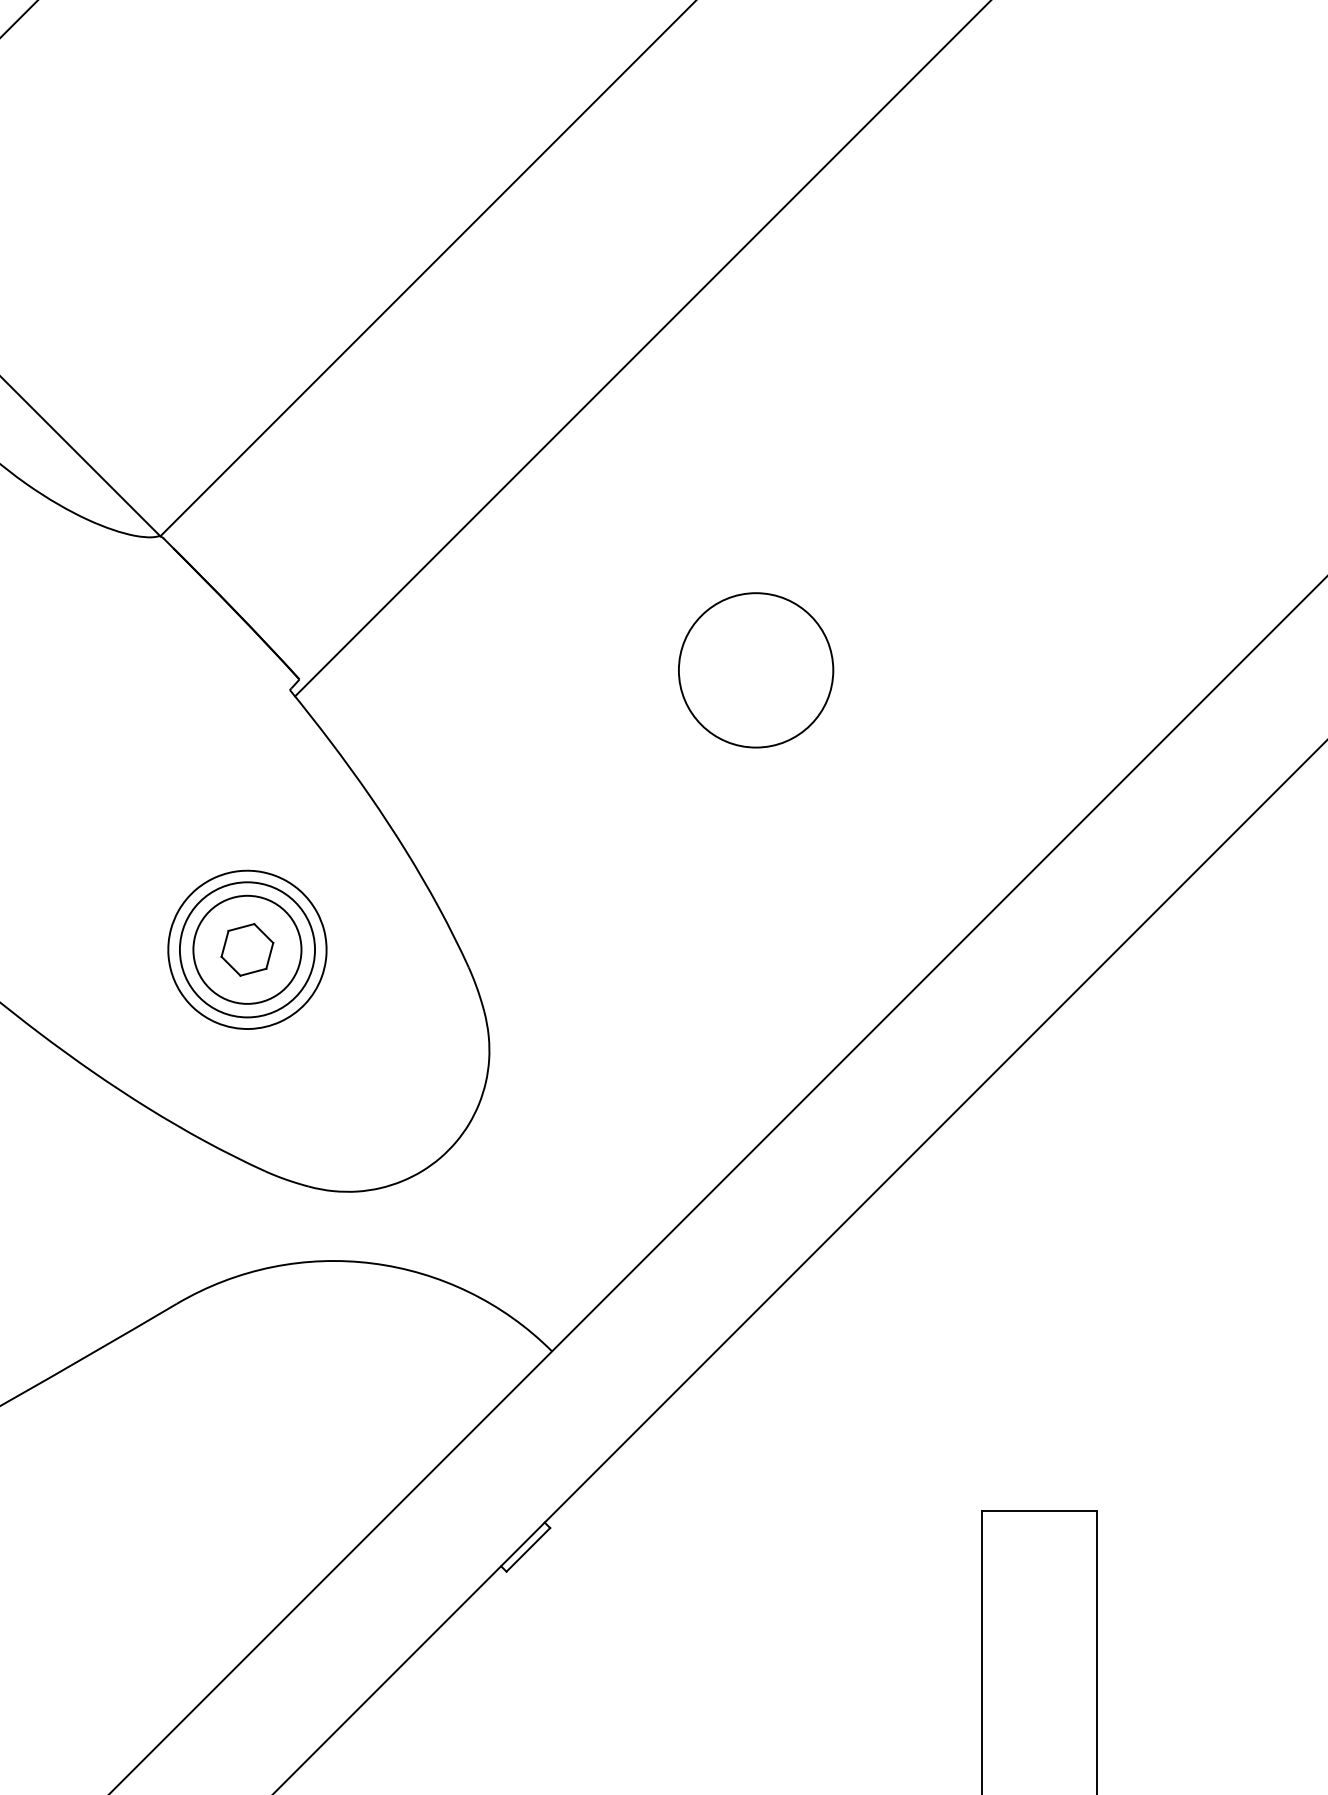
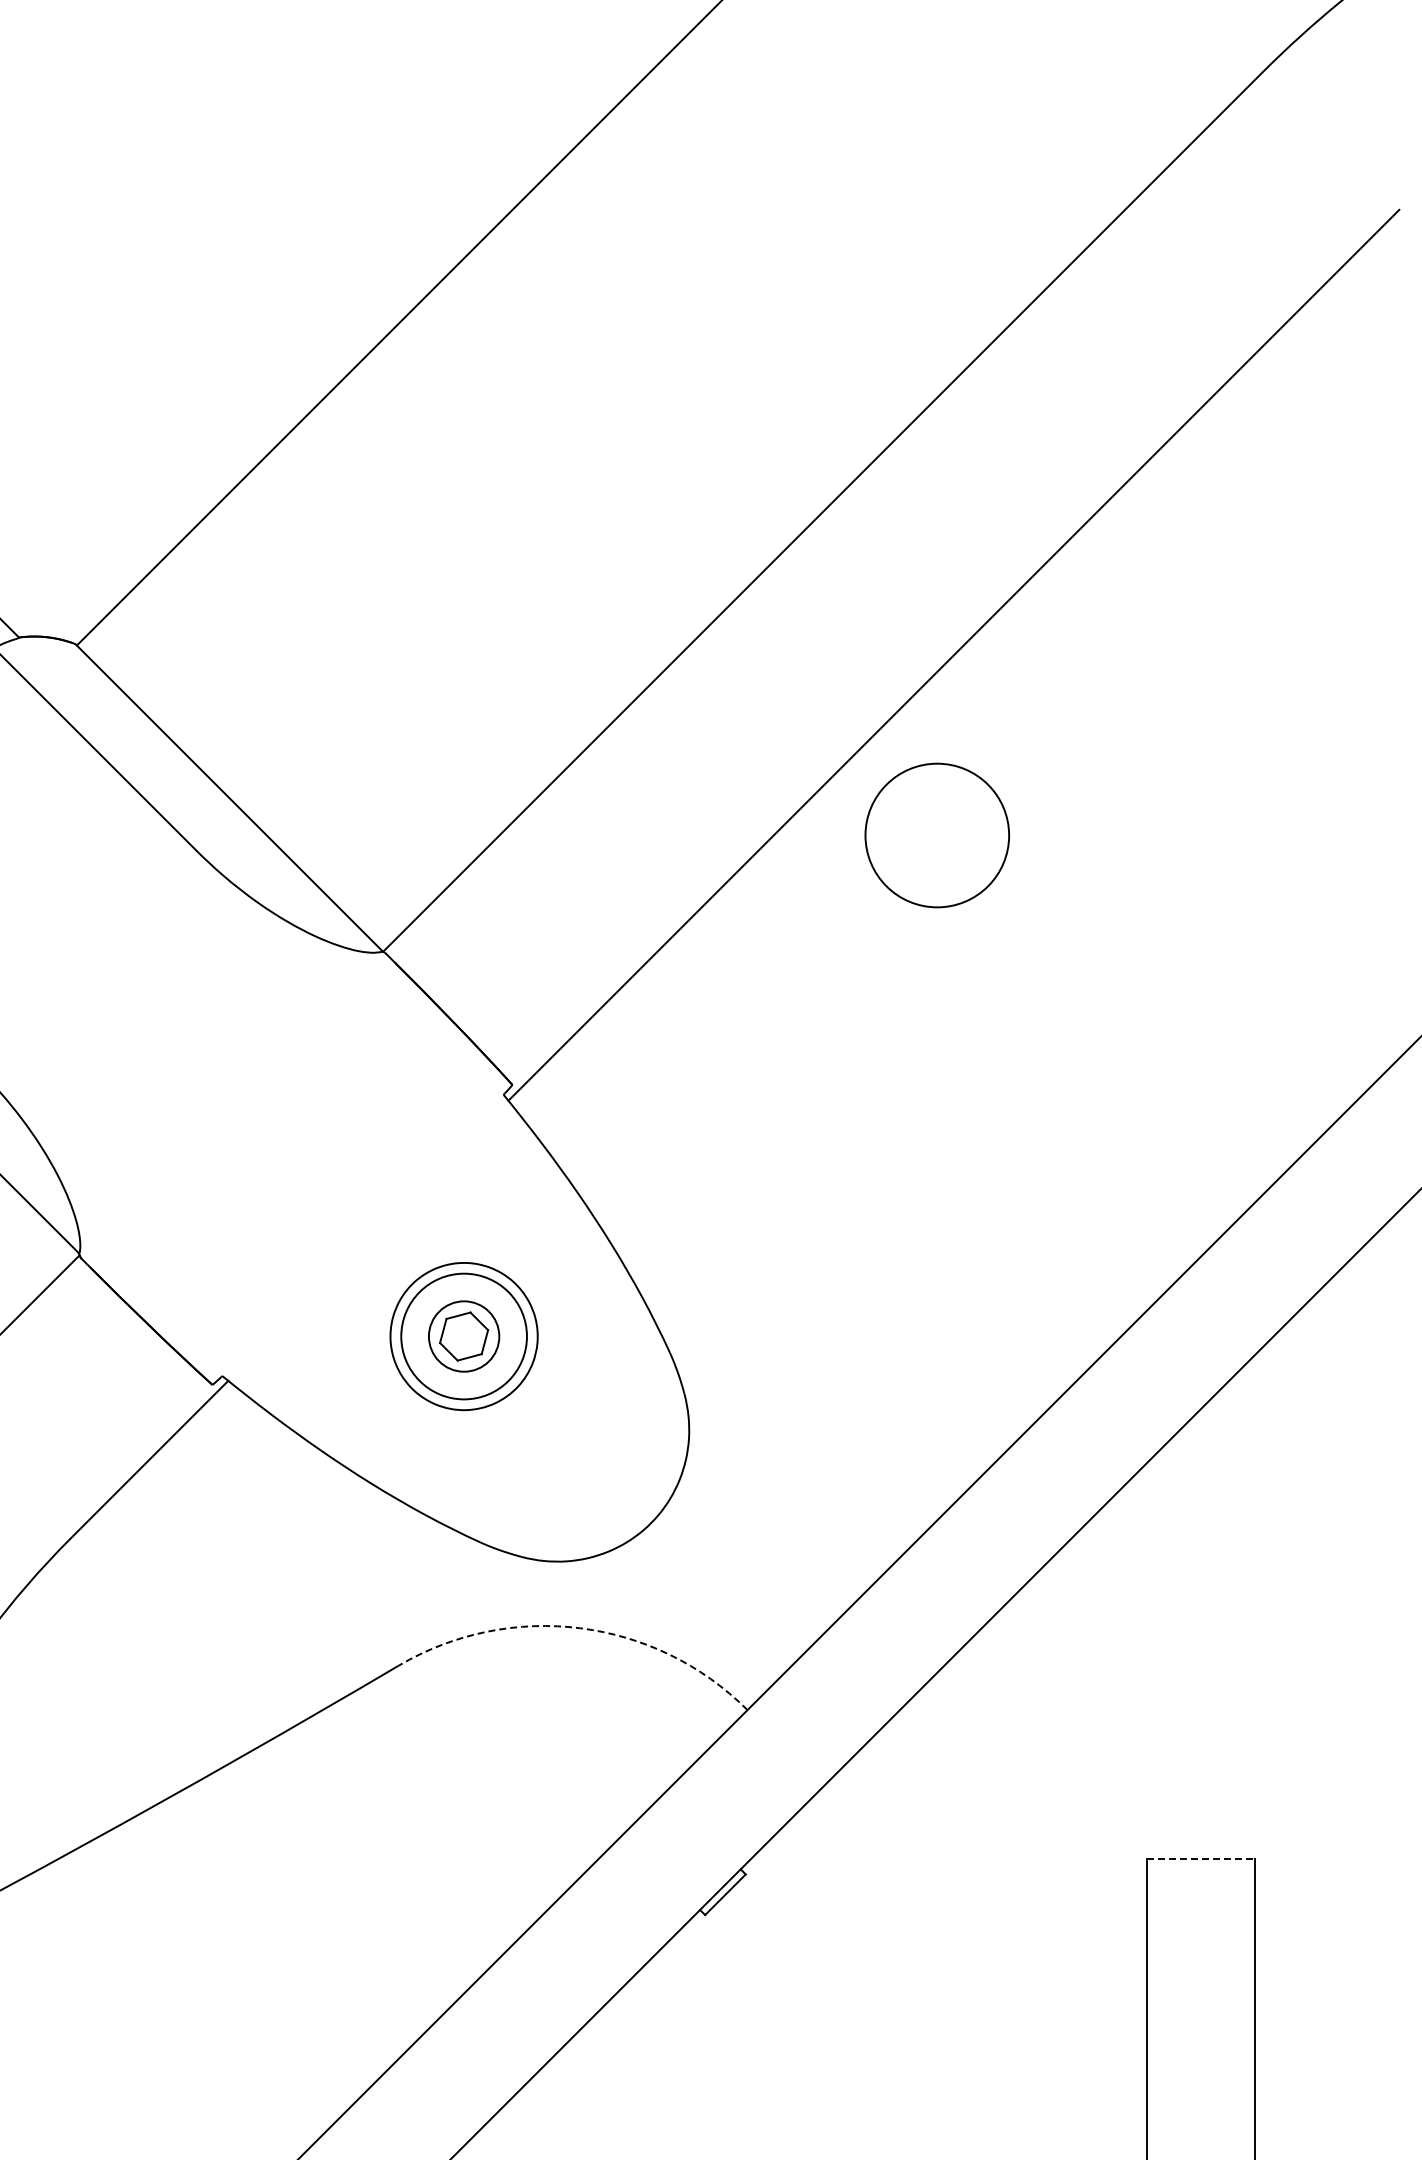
circle: (755, 670) -> (936, 835), moved
circle: (246, 949) -> (463, 1336), size x0.7
arc: (372, 1263) -> (580, 1628), solid -> dashed
line: (1038, 1510) -> (1200, 1858), solid -> dashed

